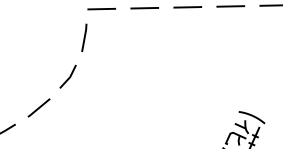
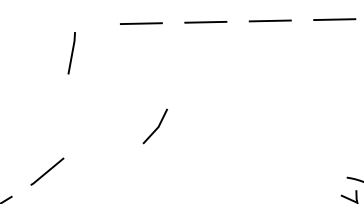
line: (84, 37) -> (72, 52), moved
line: (68, 77) -> (155, 127), moved

